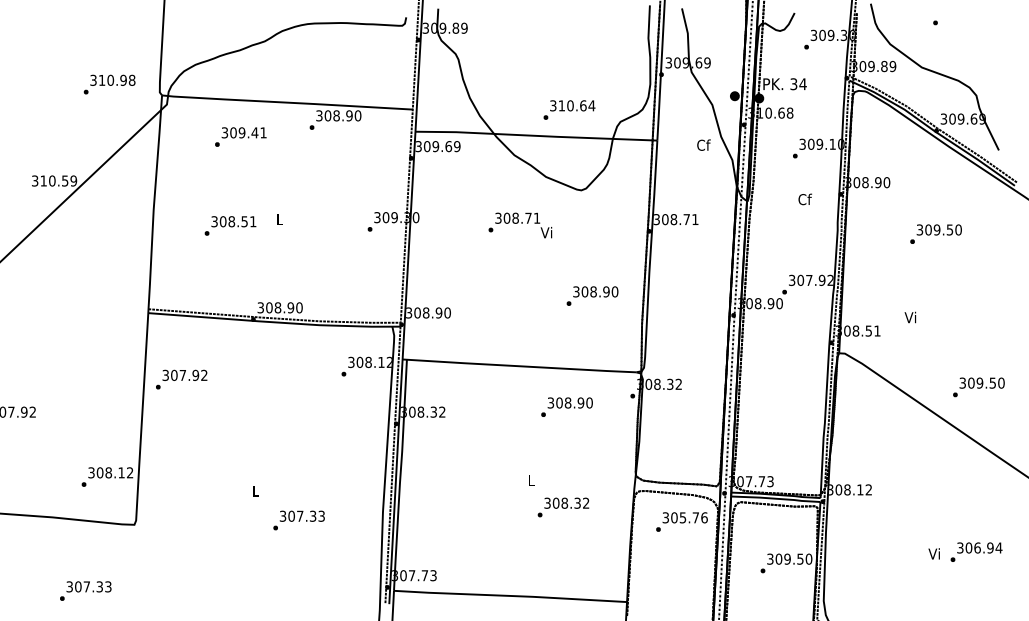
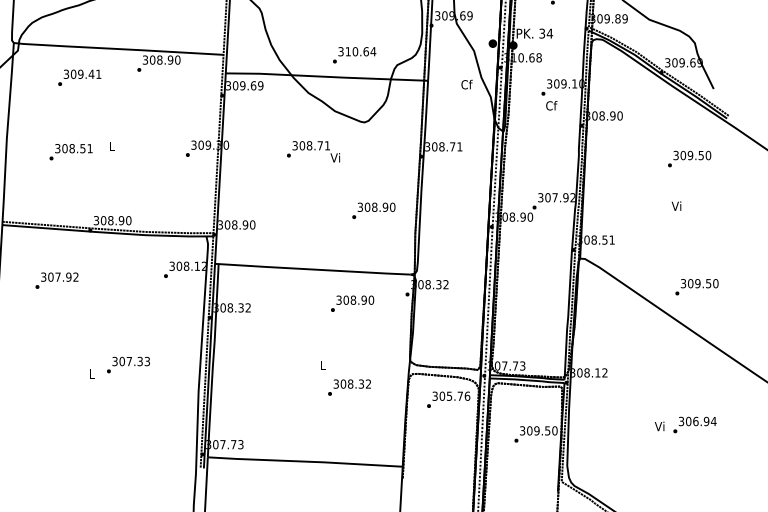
text: (804, 199) -> (551, 105), moved
text: (935, 233) -> (689, 158), moved
text: (910, 317) -> (676, 206), moved
text: (181, 379) -> (56, 280), moved
text: (298, 520) -> (127, 365), moved

